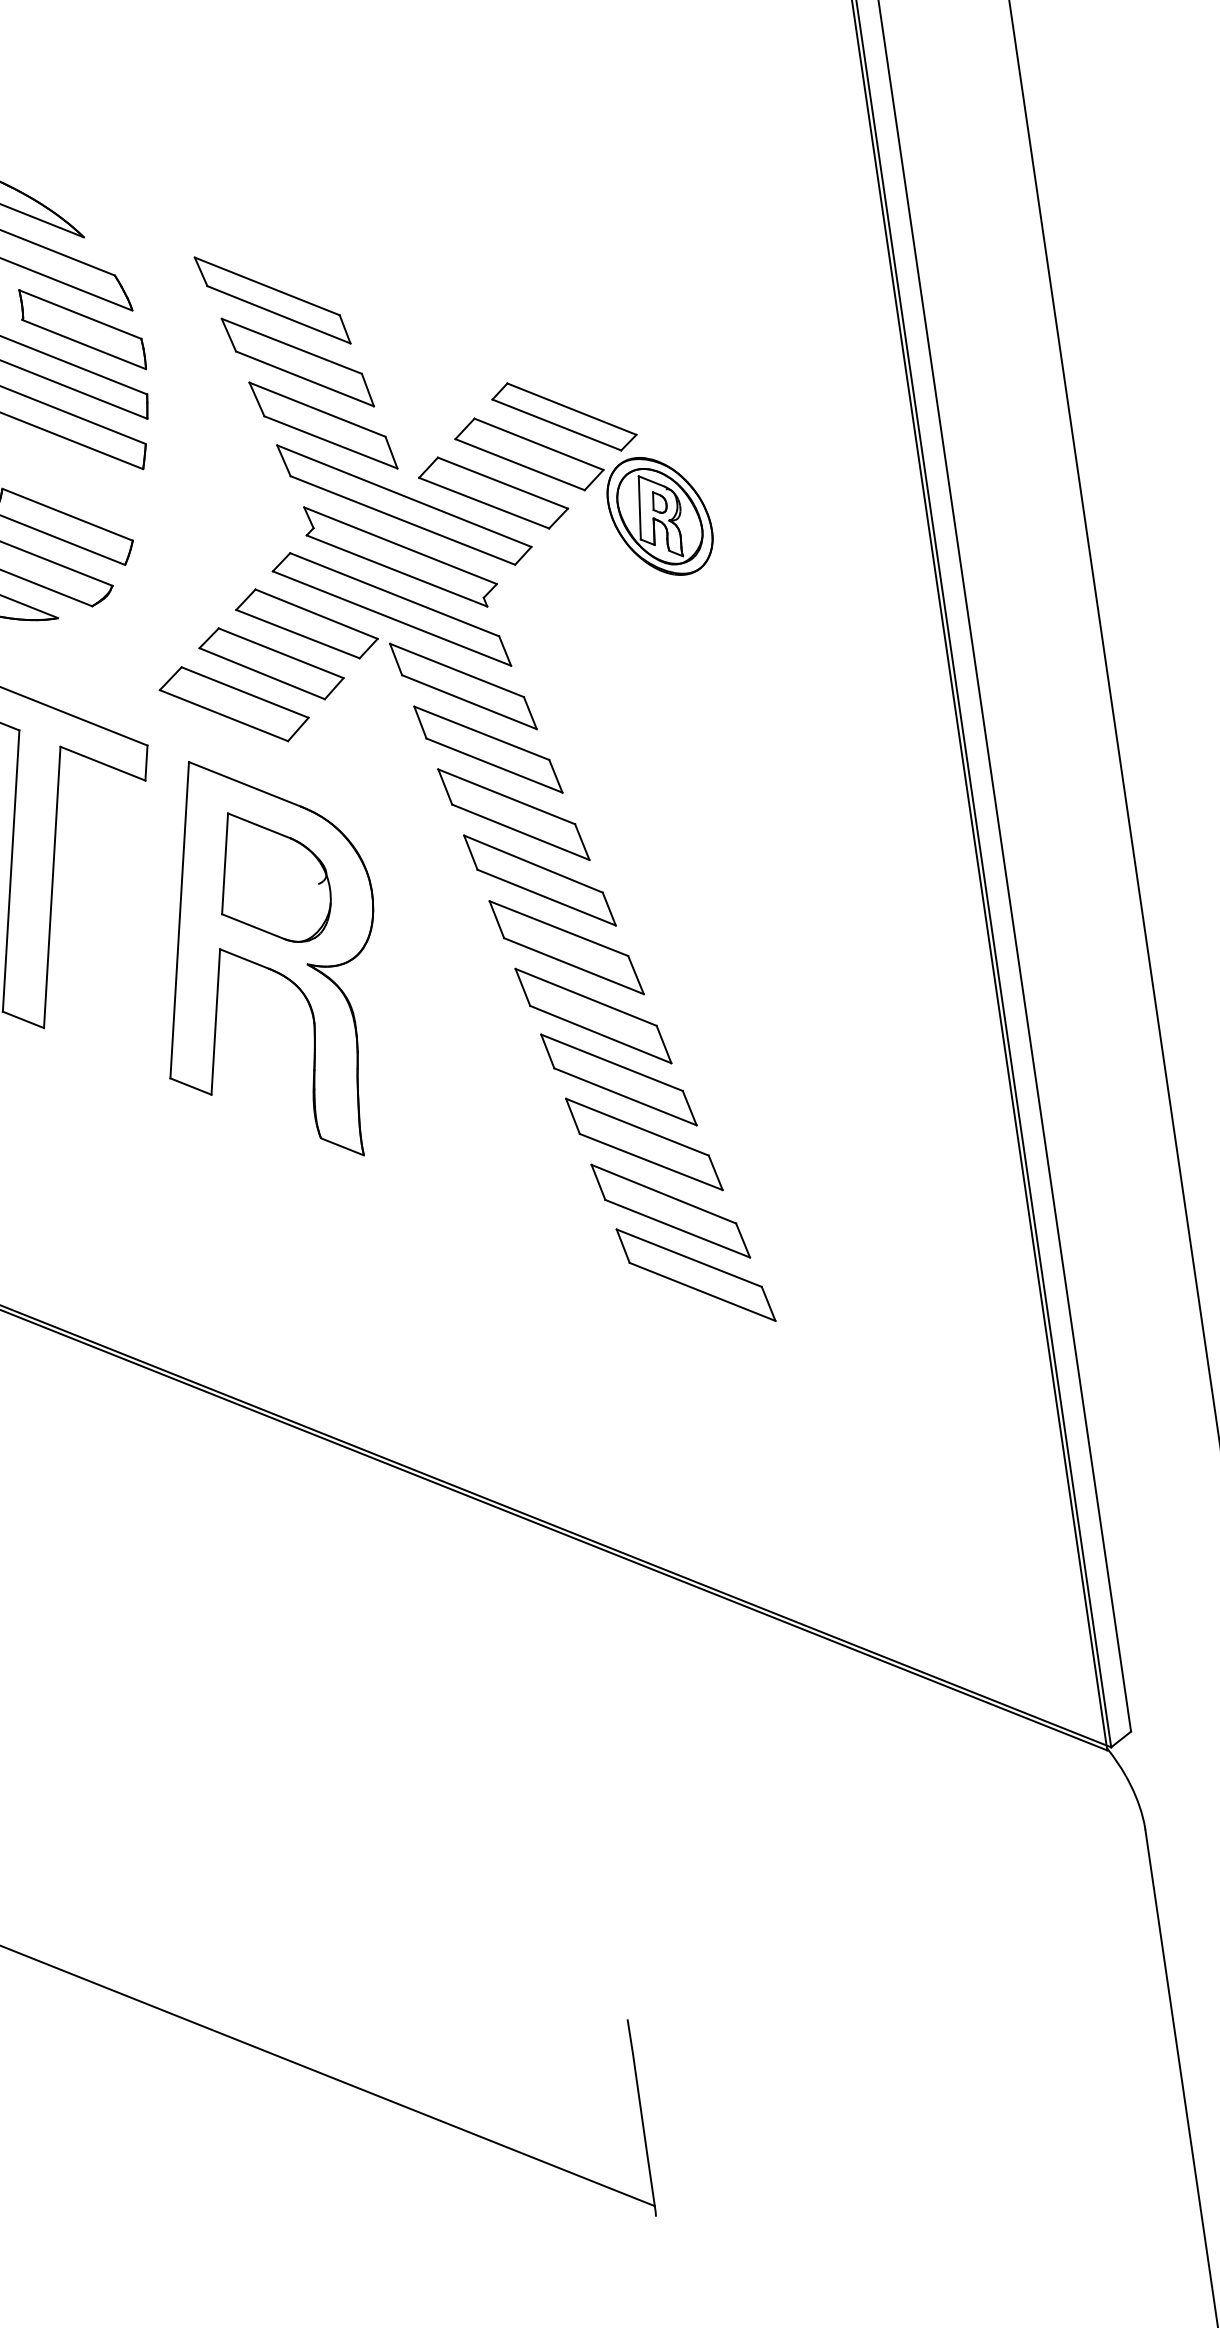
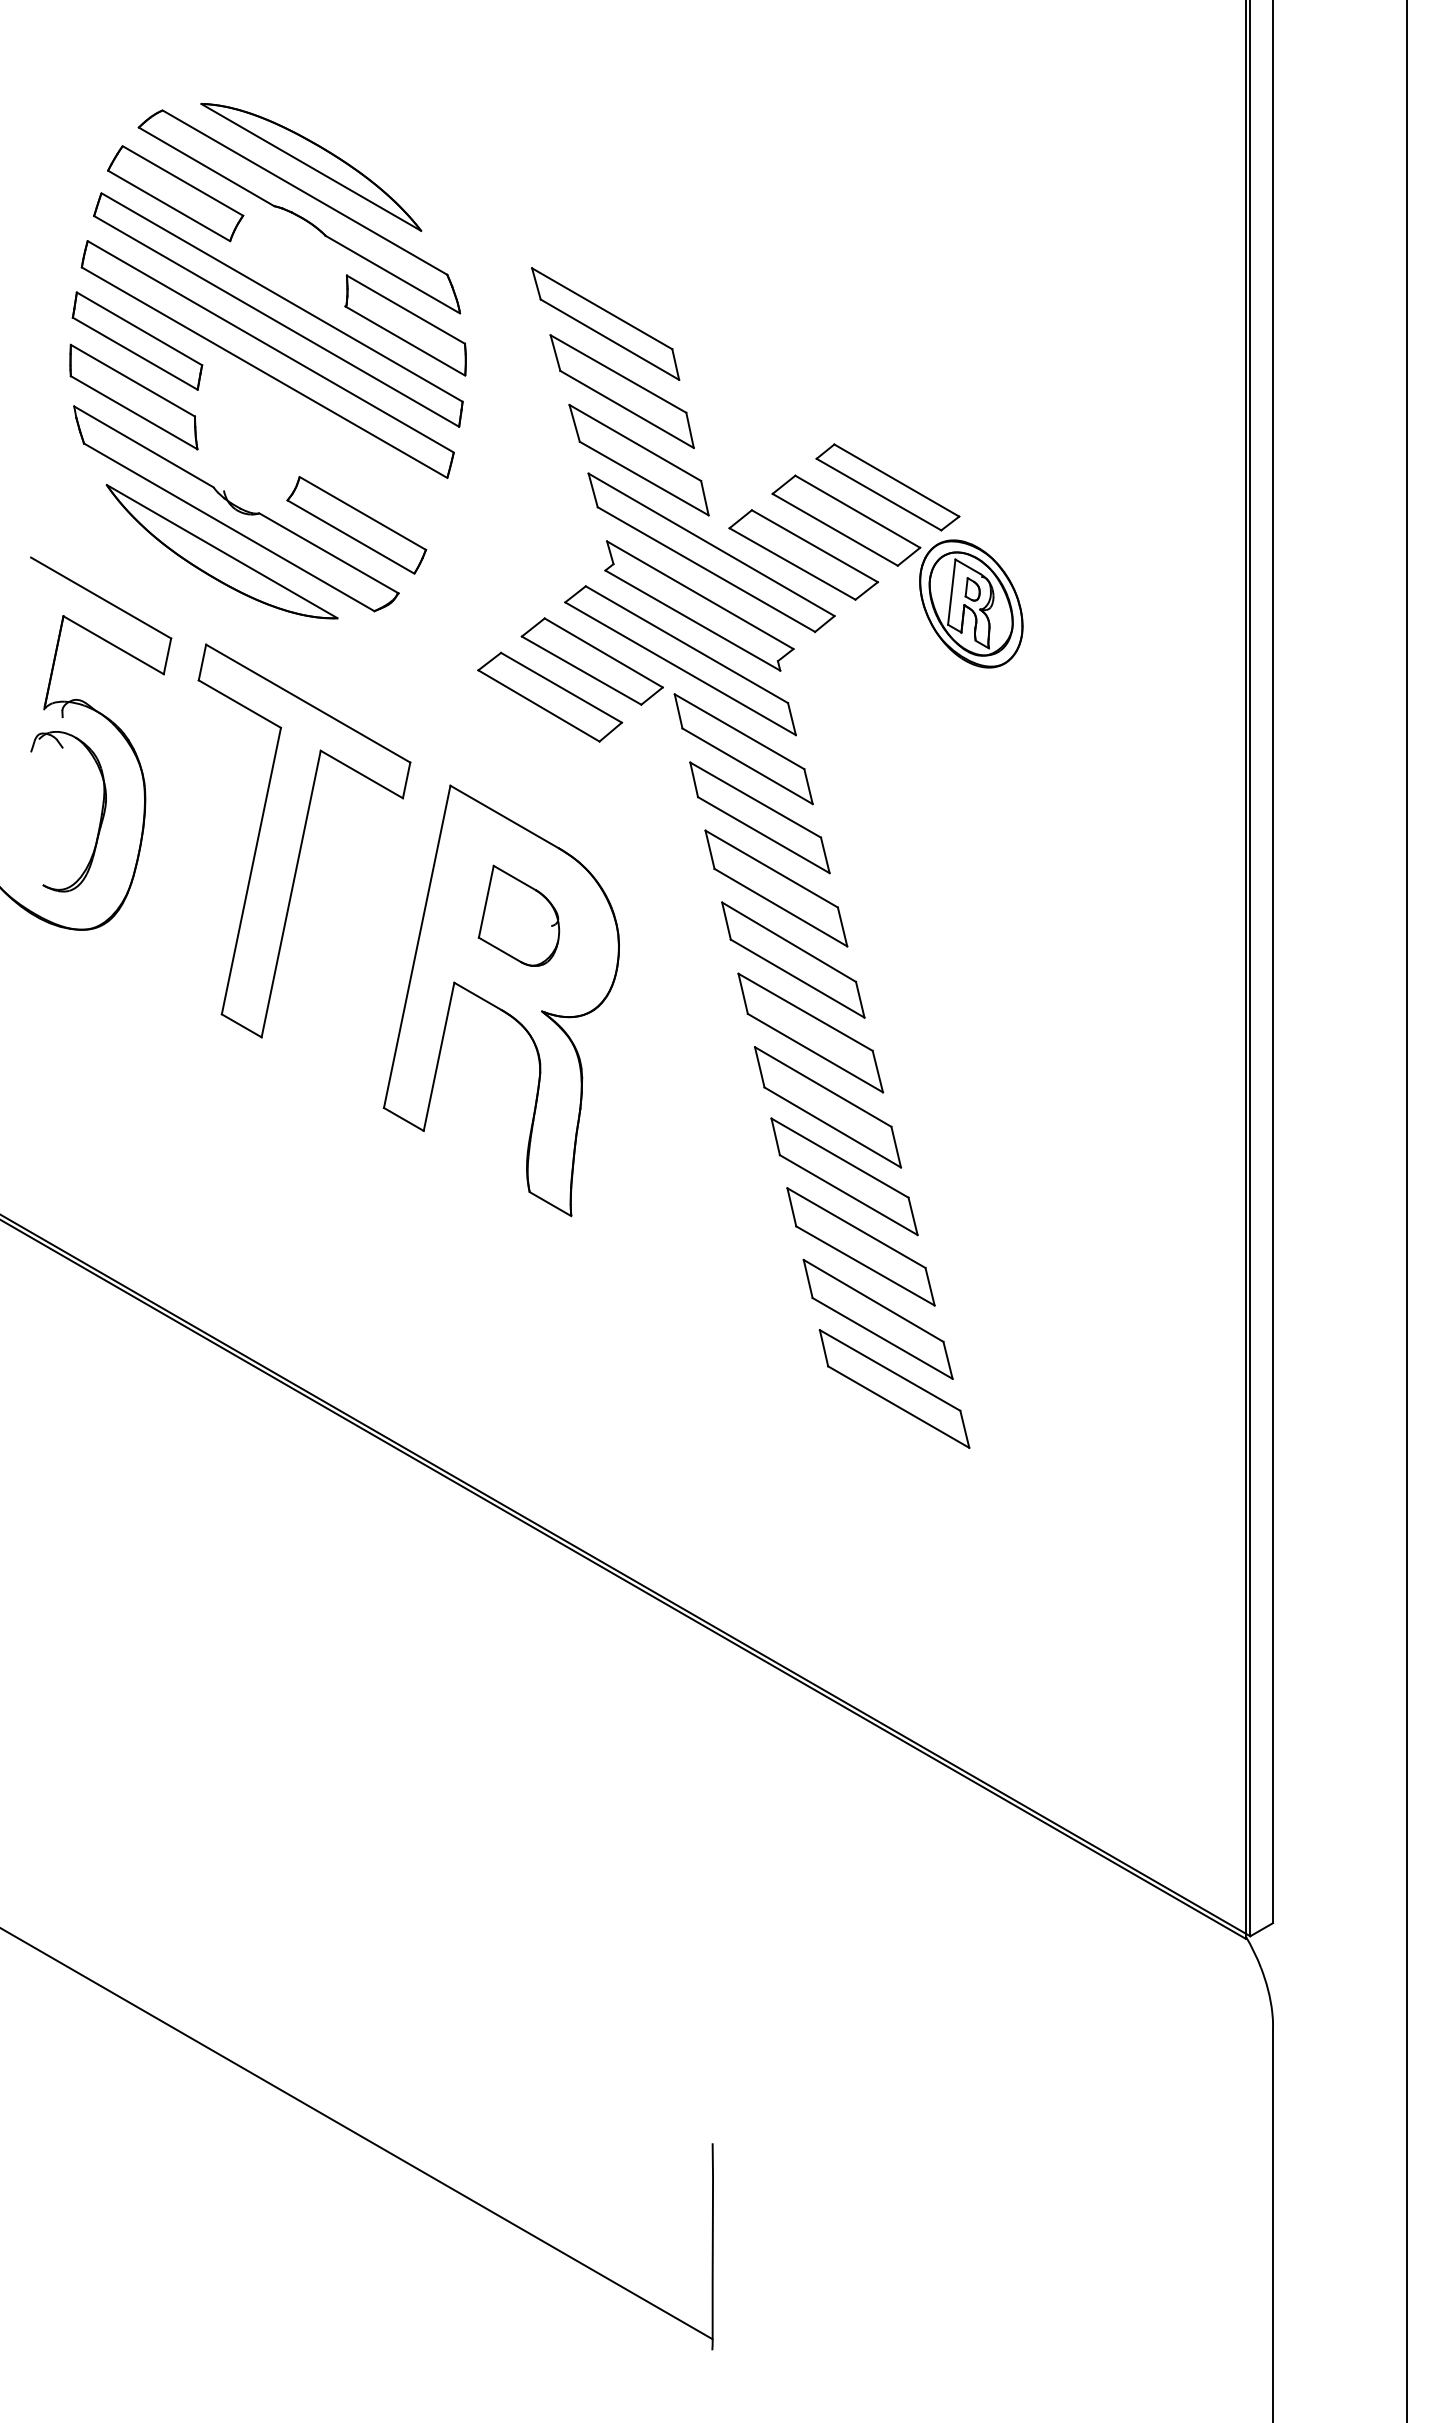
part: (234, 704) -> (505, 733), removed
part: (271, 876) -> (518, 915), size x0.7

